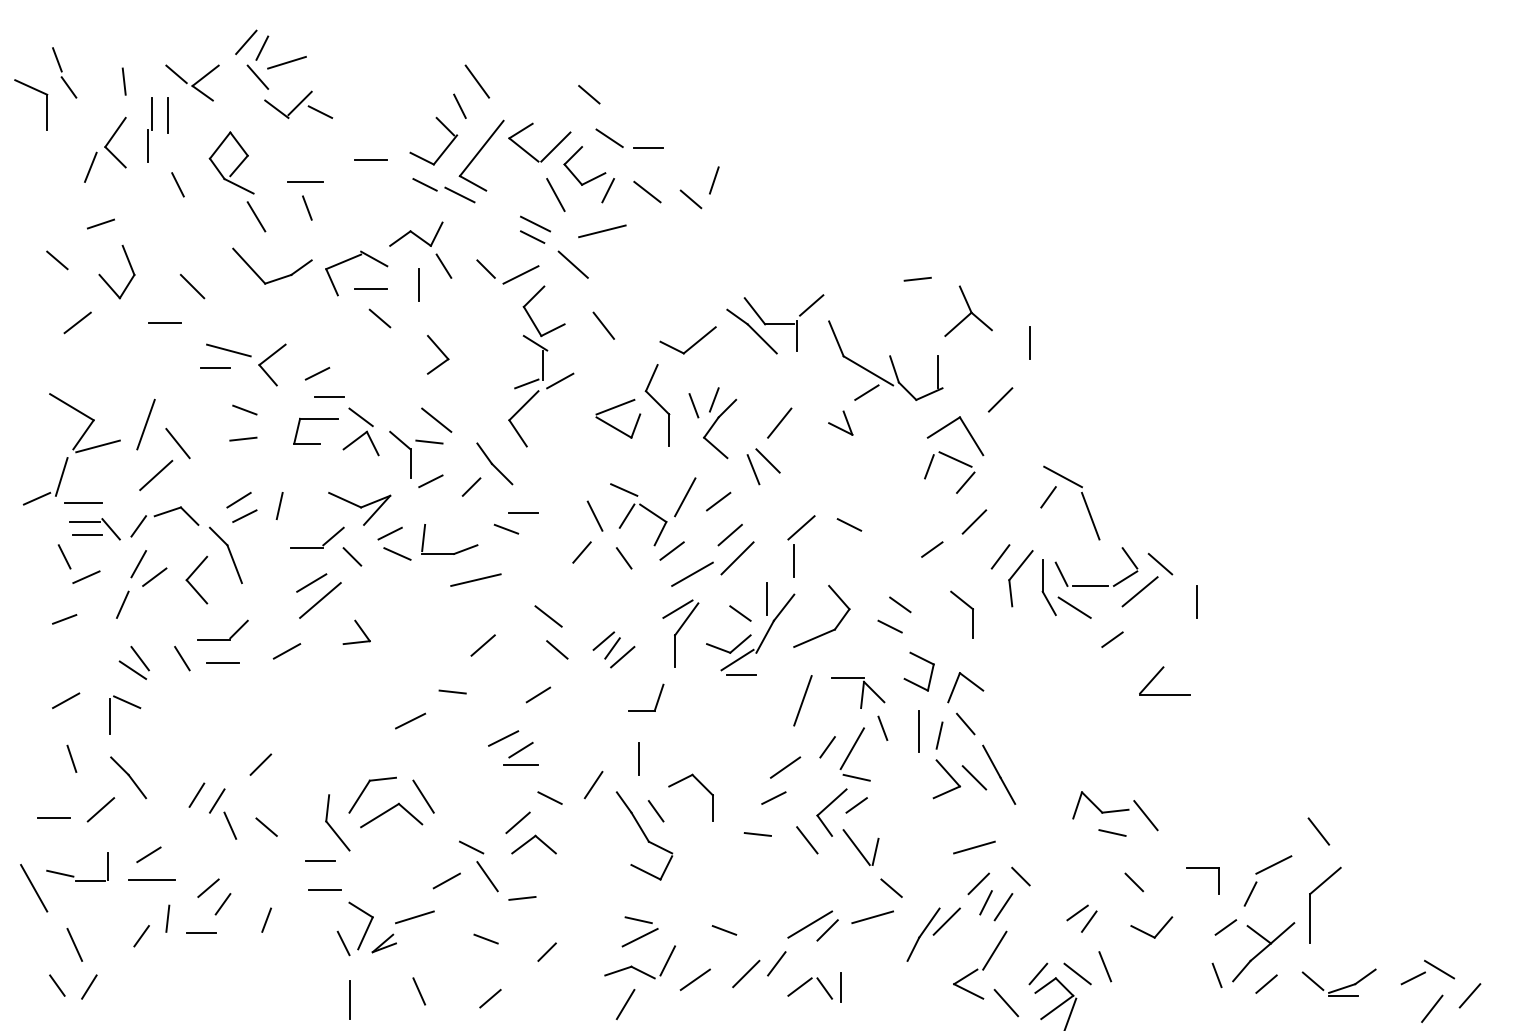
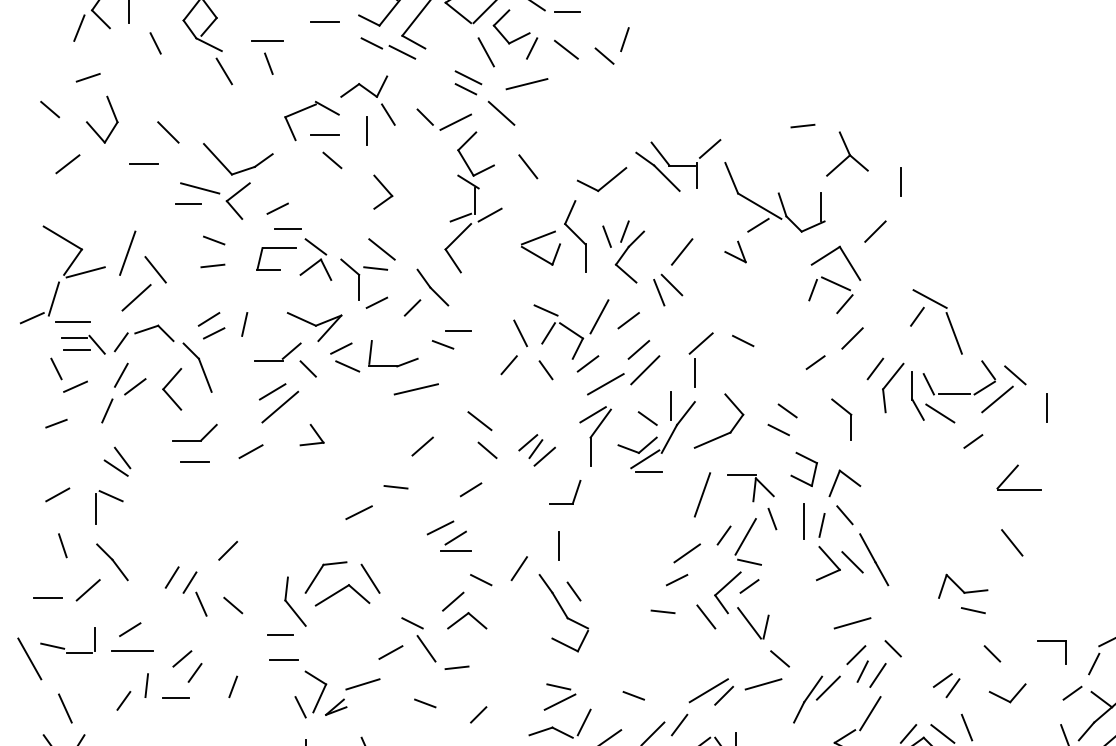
part: (277, 278) -> (242, 170), moved
line: (182, 658) -> (159, 457), removed
part: (701, 785) -> (613, 569), removed
line: (1145, 815) -> (1011, 542), moved

